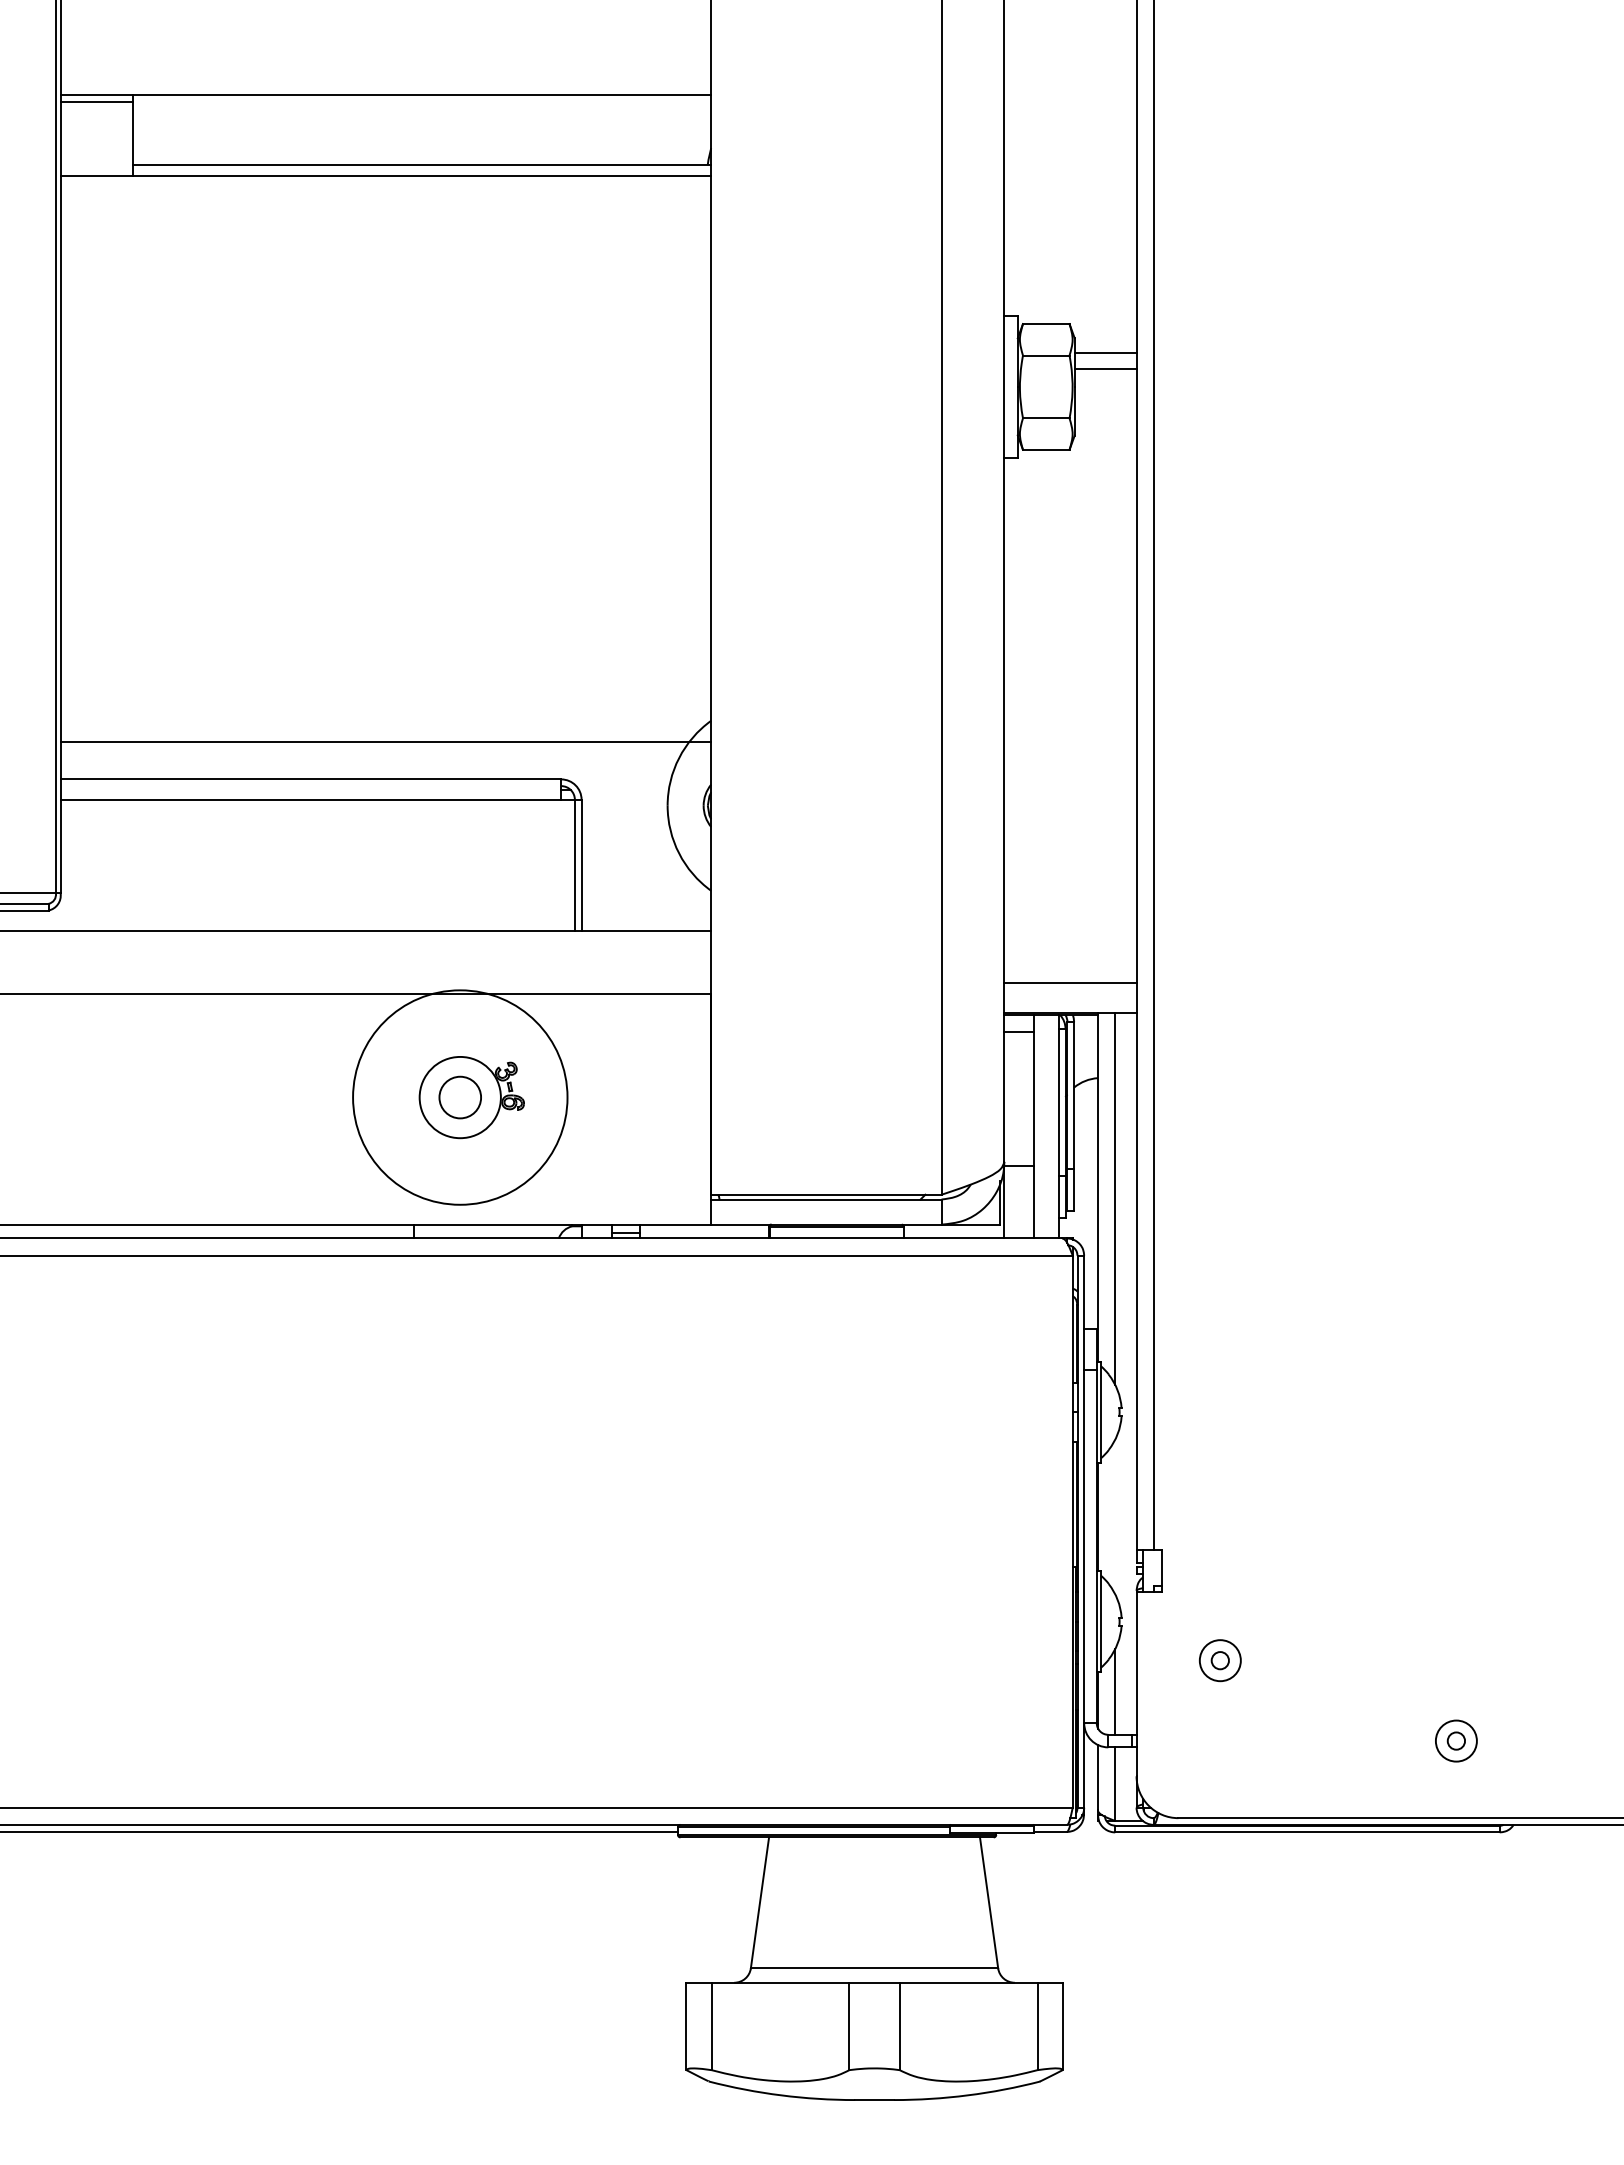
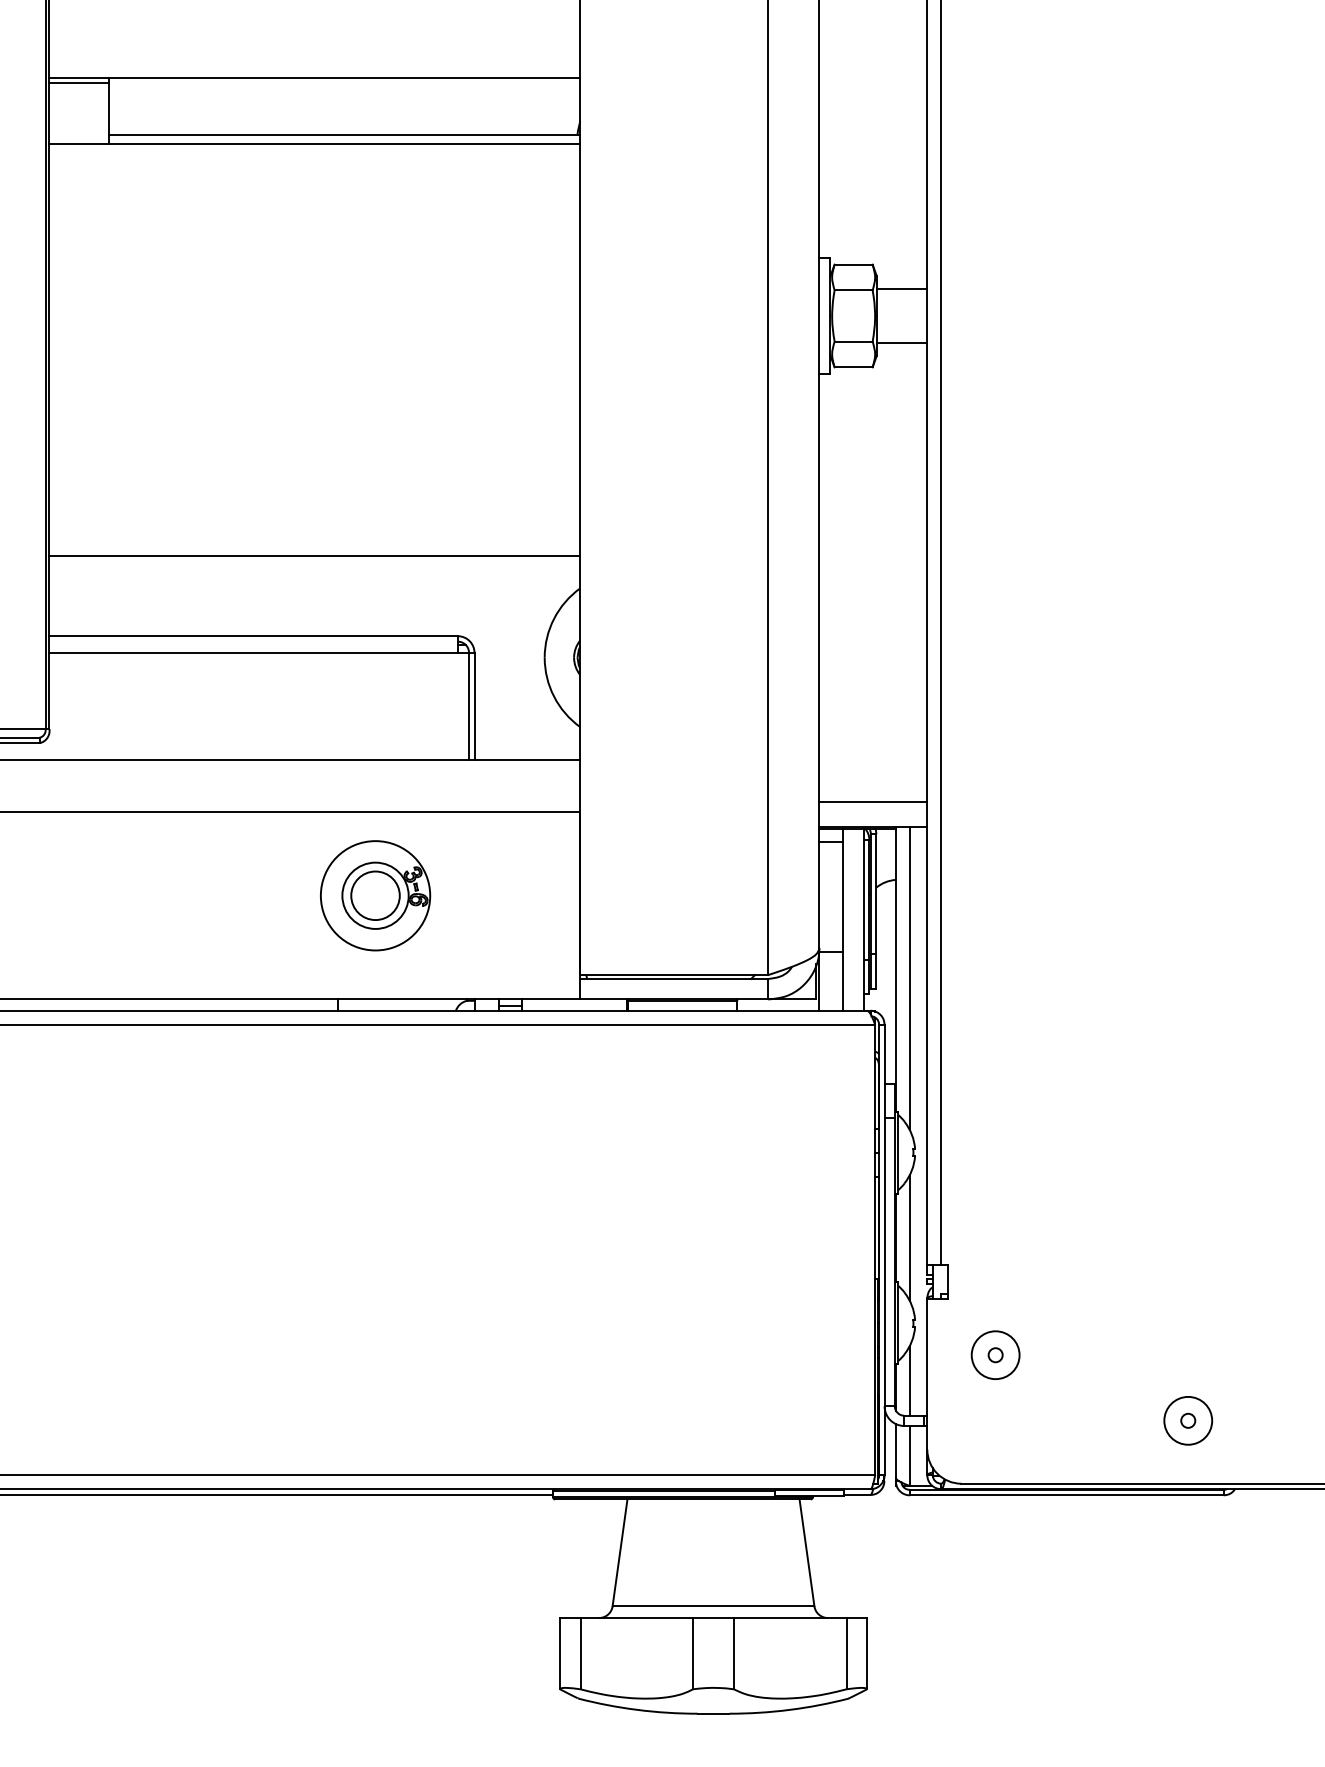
line: (1105, 369) -> (901, 343), moved
line: (385, 742) -> (314, 556), moved
circle: (460, 1097) -> (375, 895), size x0.62
circle: (460, 1097) -> (375, 895), size x1.43
line: (1115, 1516) -> (910, 1237), added
circle: (1220, 1660) -> (995, 1355), size x1.43
circle: (1456, 1740) -> (1188, 1420), size x1.43

